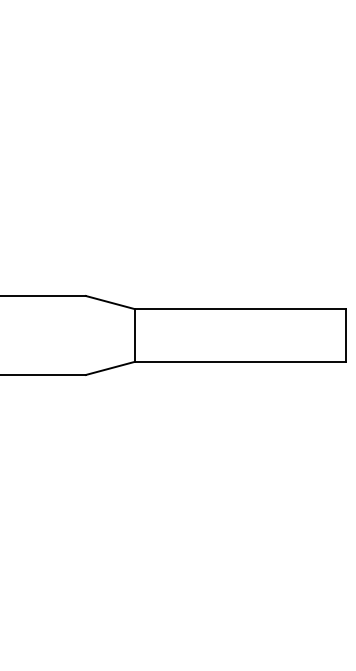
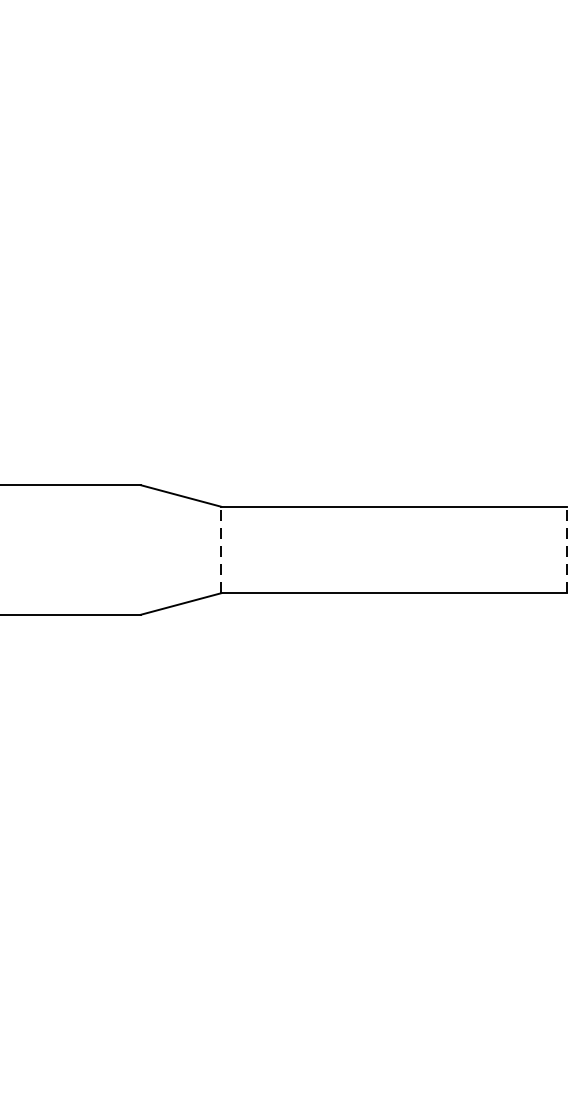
line: (134, 335) -> (220, 550), solid -> dashed
line: (345, 335) -> (566, 550), solid -> dashed

